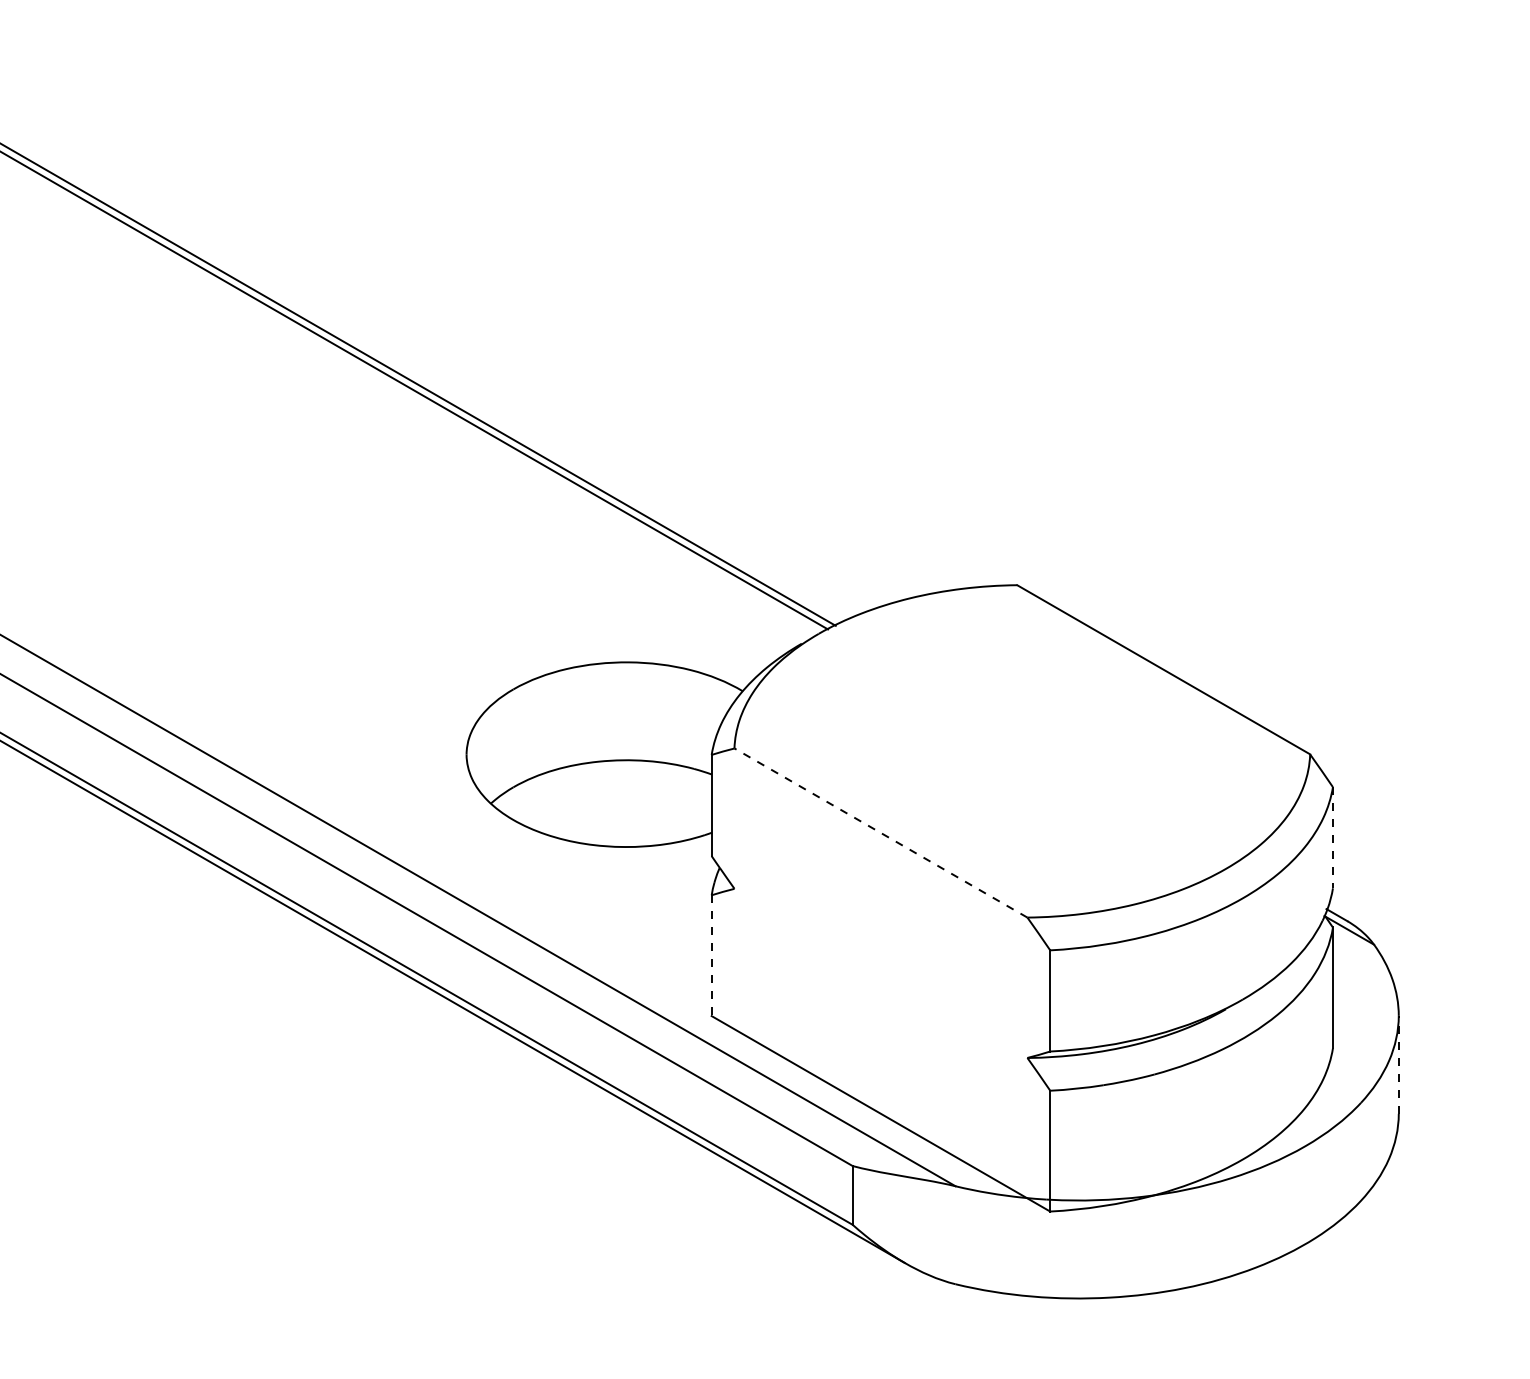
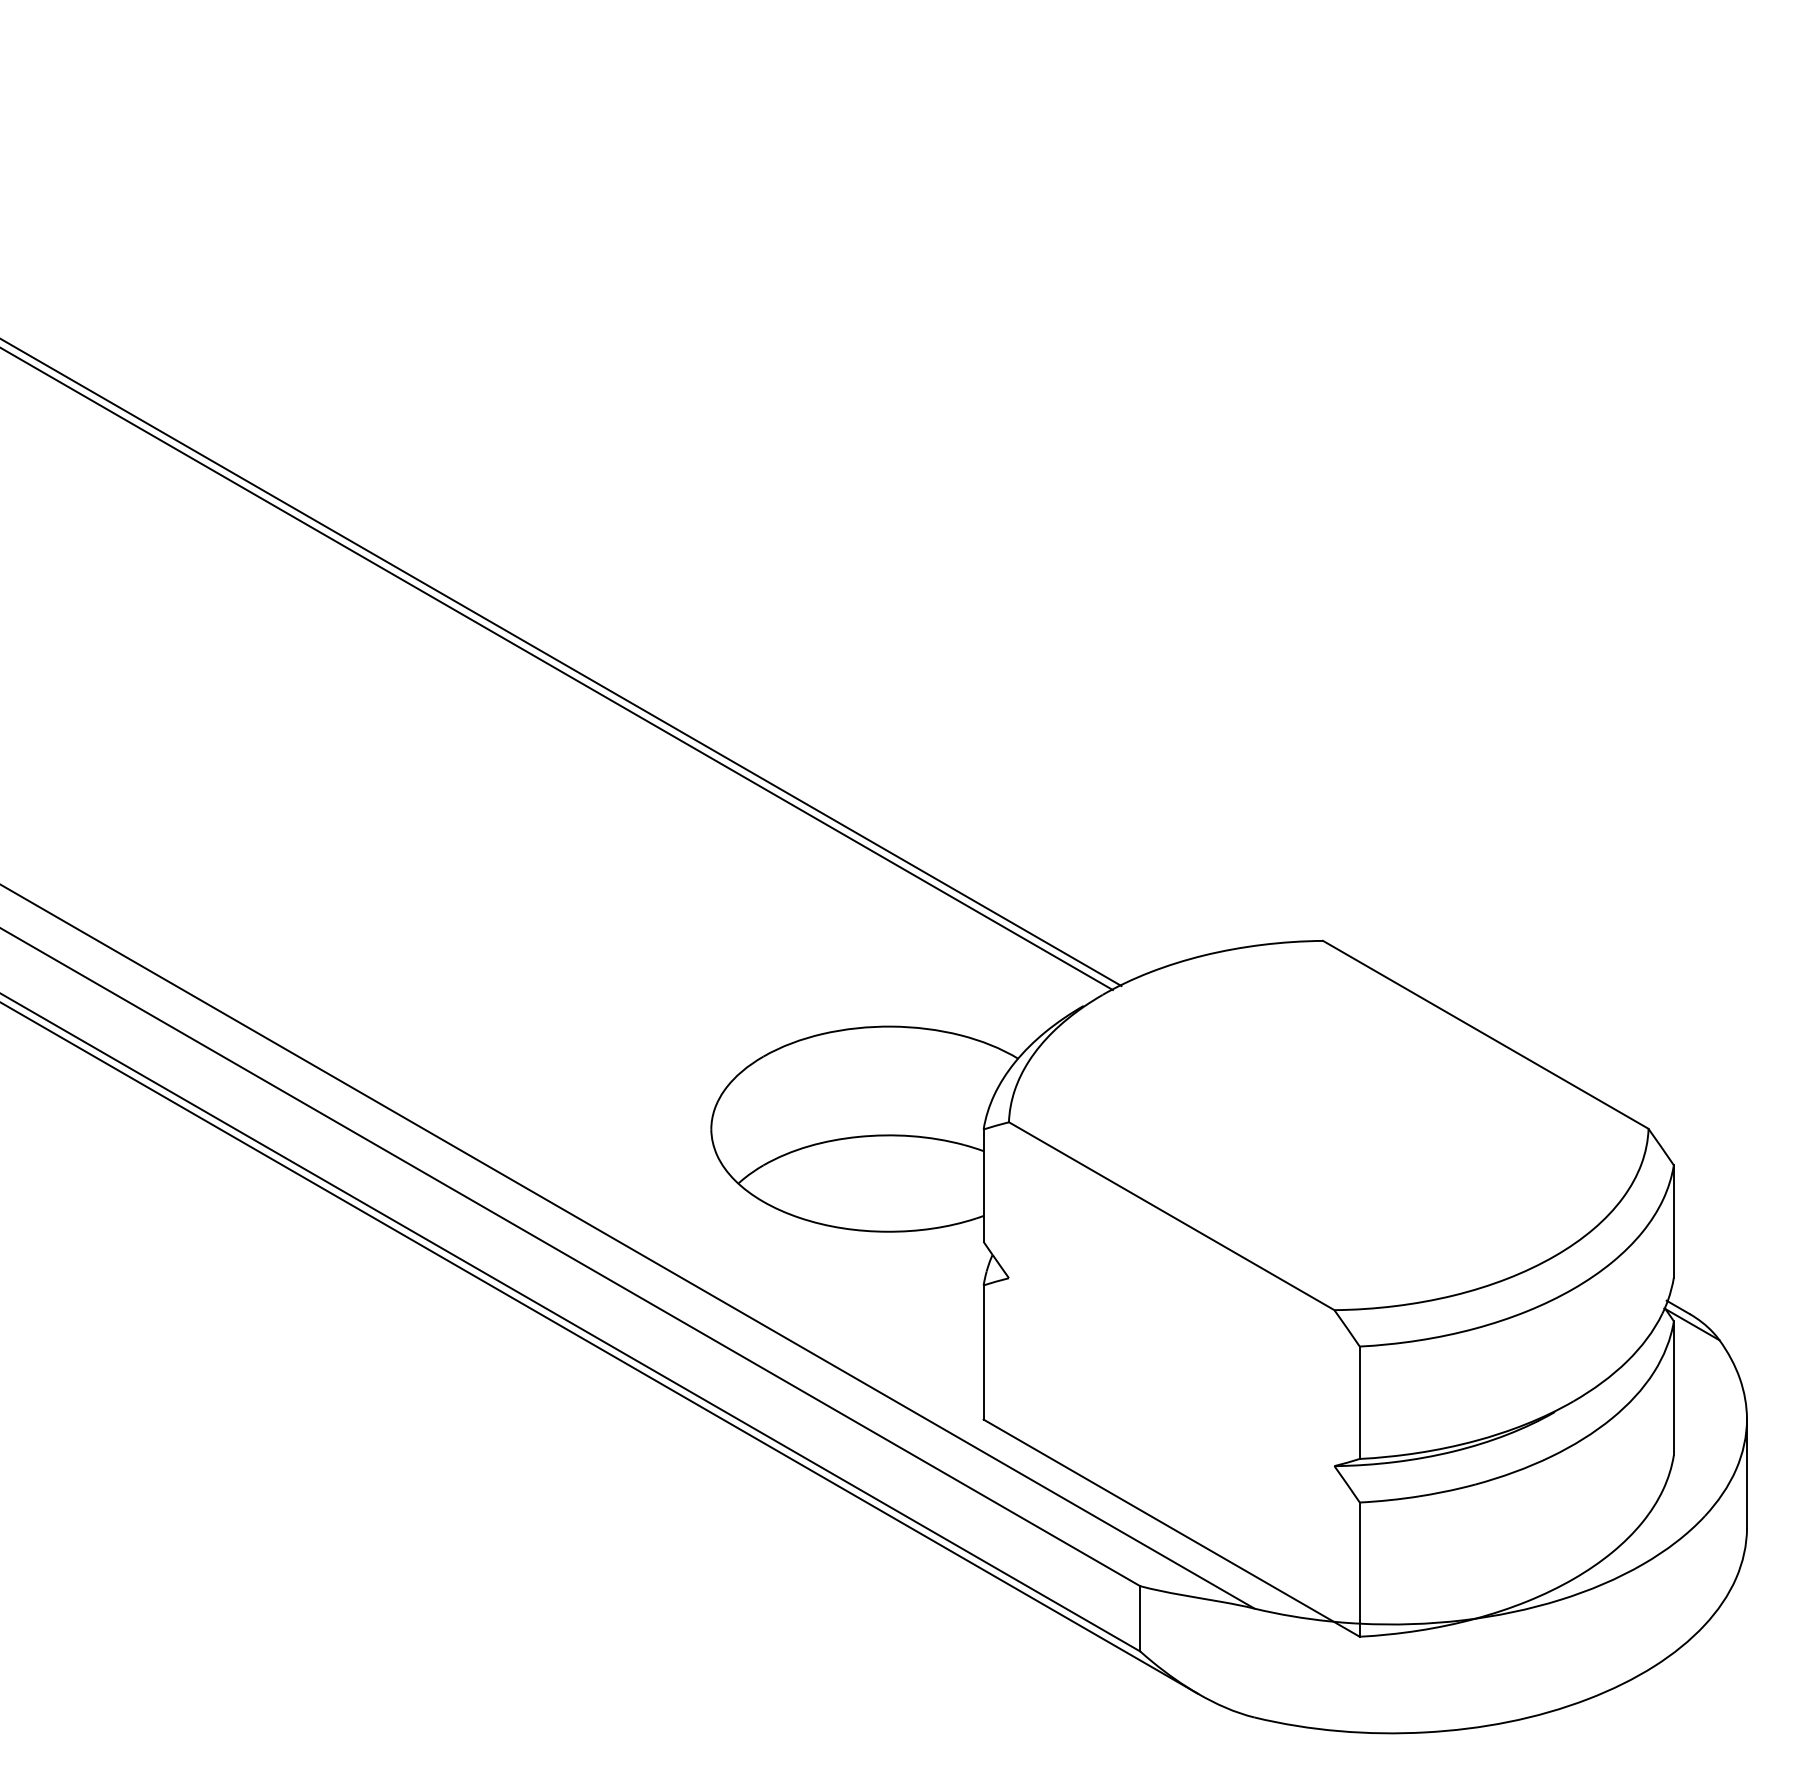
line: (880, 833) -> (1171, 1216), dashed -> solid
line: (1332, 837) -> (1673, 1221), dashed -> solid
line: (711, 955) -> (983, 1352), dashed -> solid
line: (1399, 1064) -> (1747, 1473), dashed -> solid

